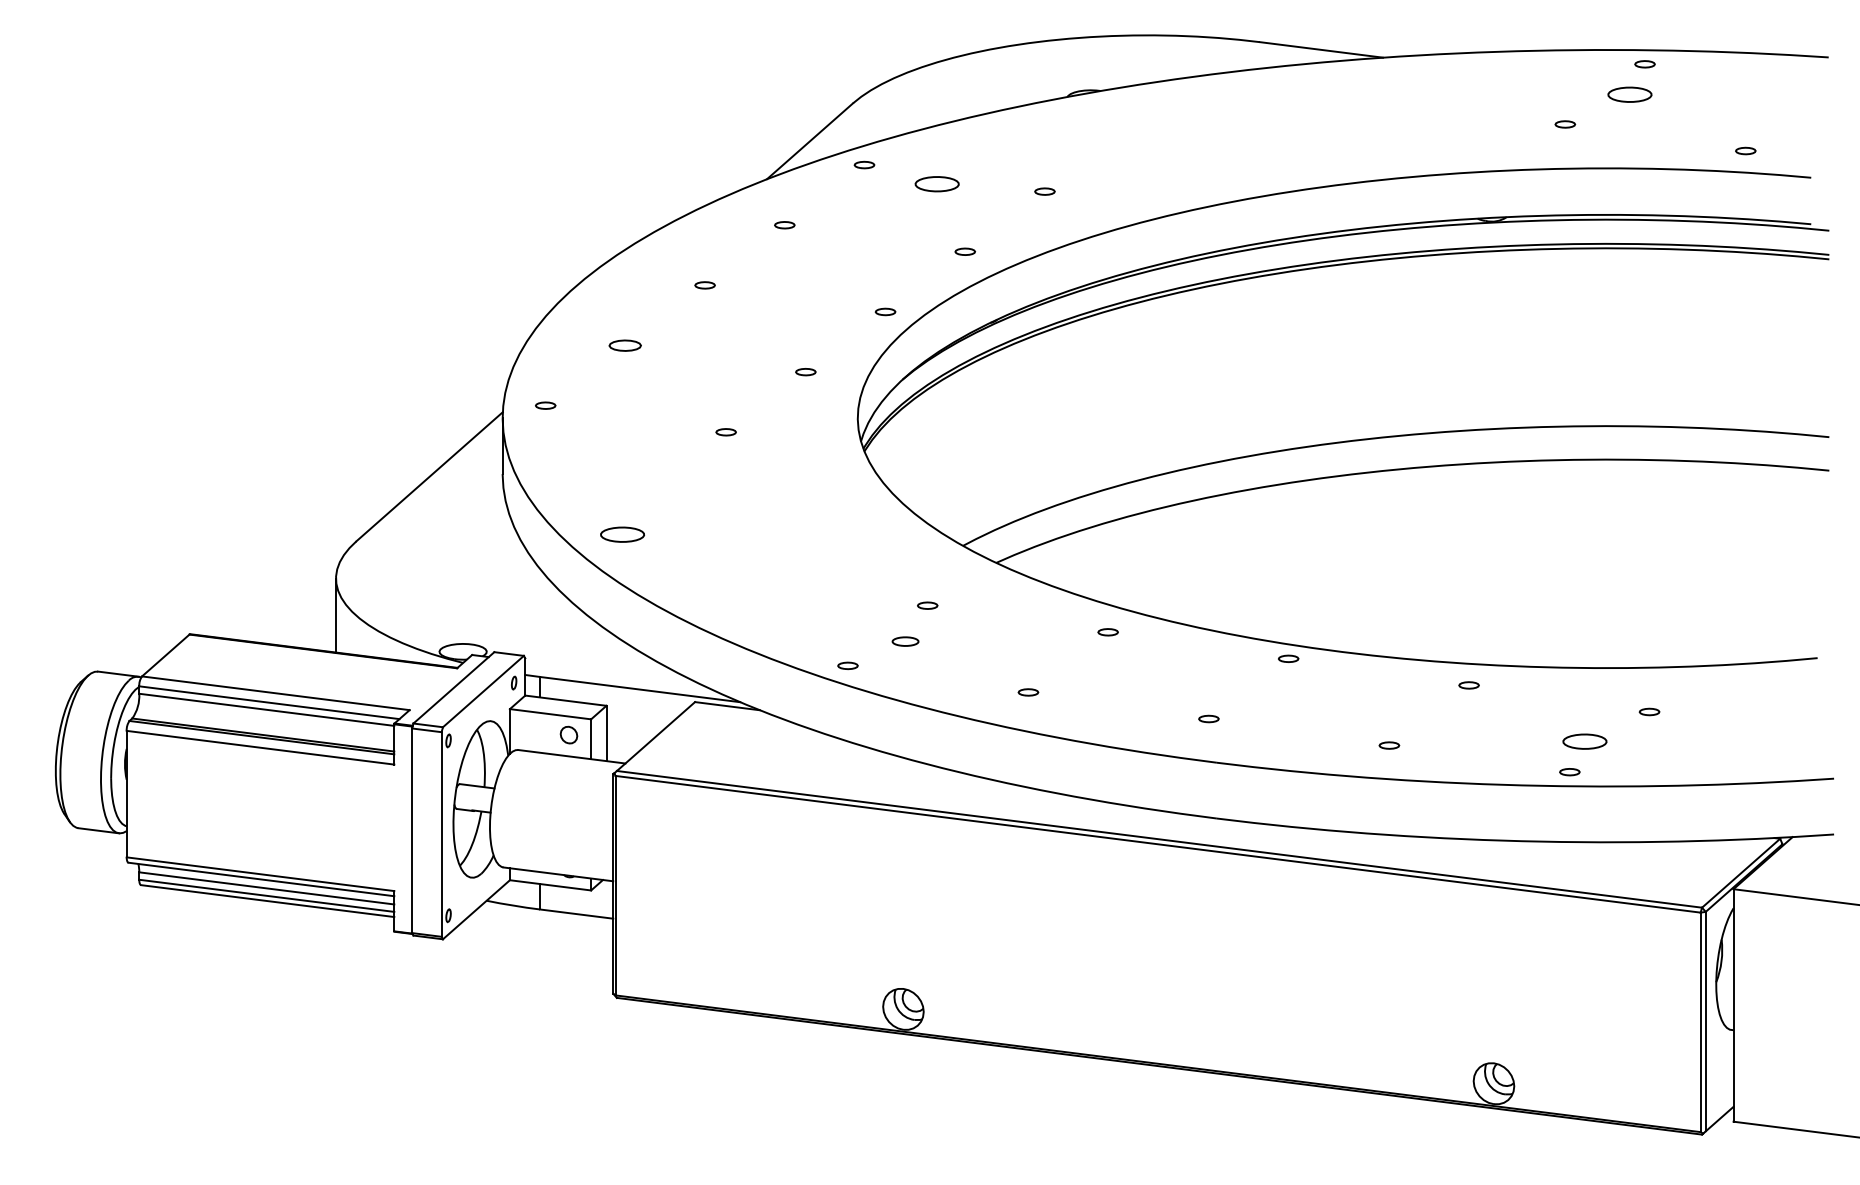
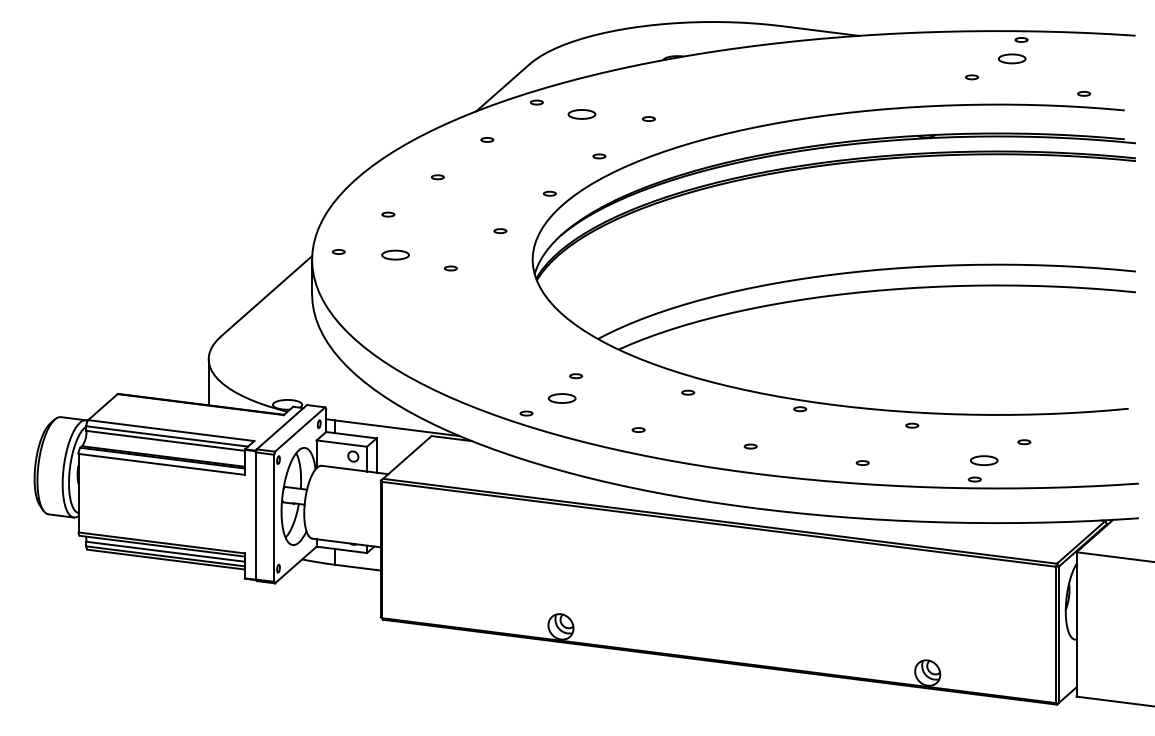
part: (625, 345) -> (388, 214), size x0.62
part: (622, 533) -> (395, 254), moved
part: (905, 641) -> (562, 398), size x1.67

